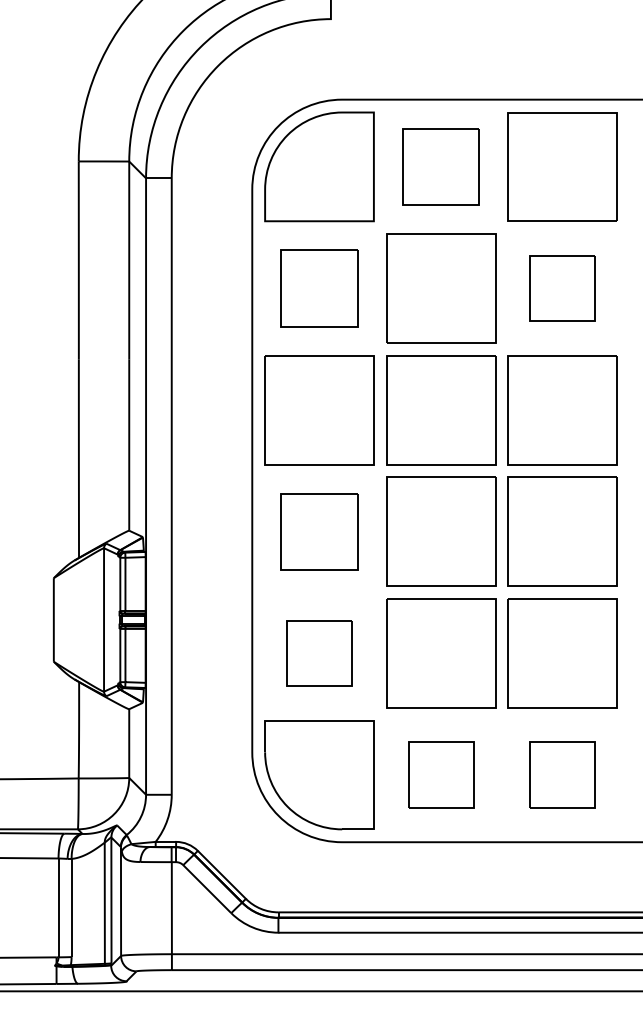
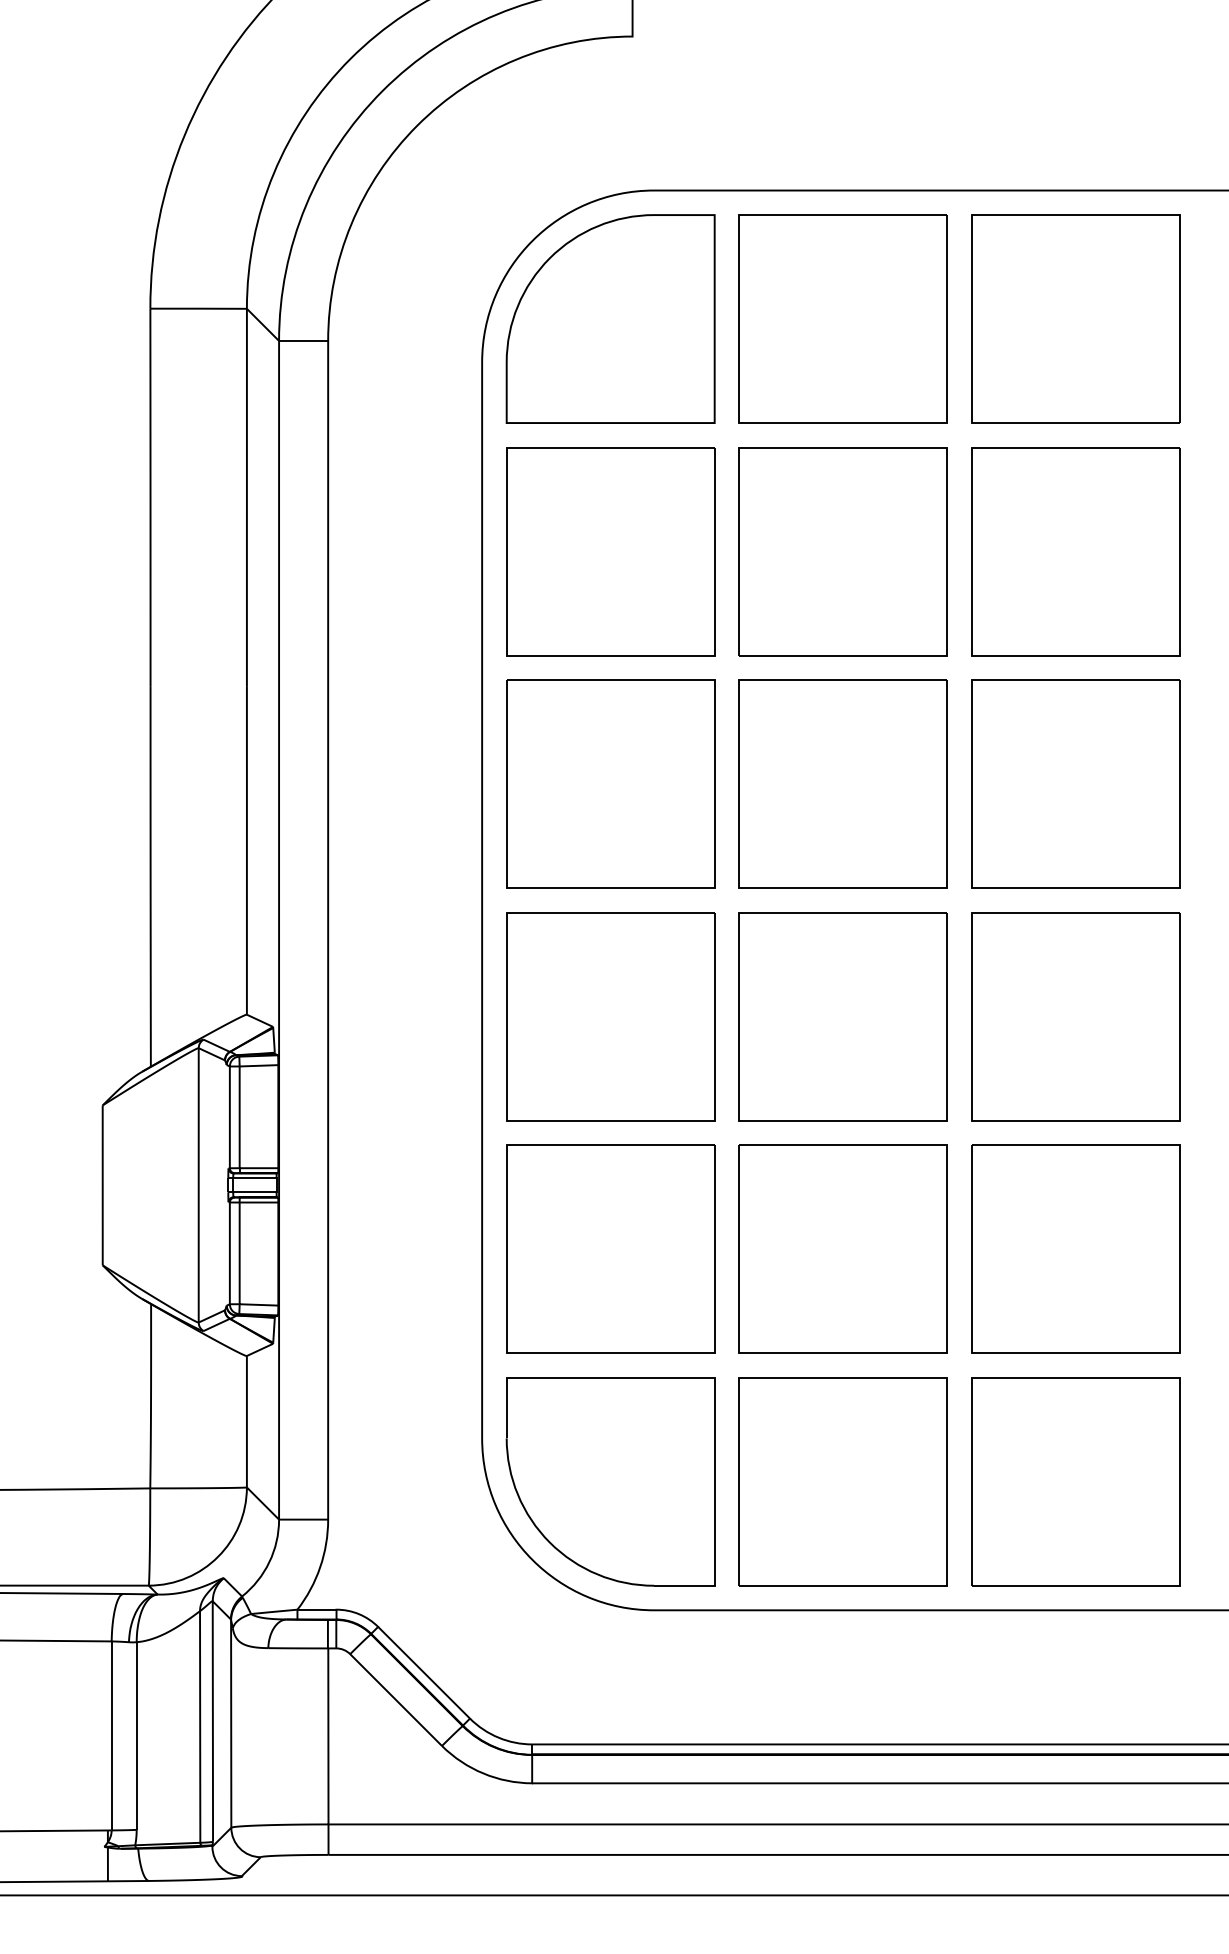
part: (441, 166) -> (843, 318), size x1.43
part: (319, 288) -> (610, 551), size x1.43
part: (562, 288) -> (1075, 551), size x1.67
part: (319, 531) -> (610, 1016), size x1.43
part: (319, 653) -> (610, 1249), size x1.67
part: (441, 774) -> (843, 1480), size x1.67
part: (562, 774) -> (1075, 1480), size x1.67

